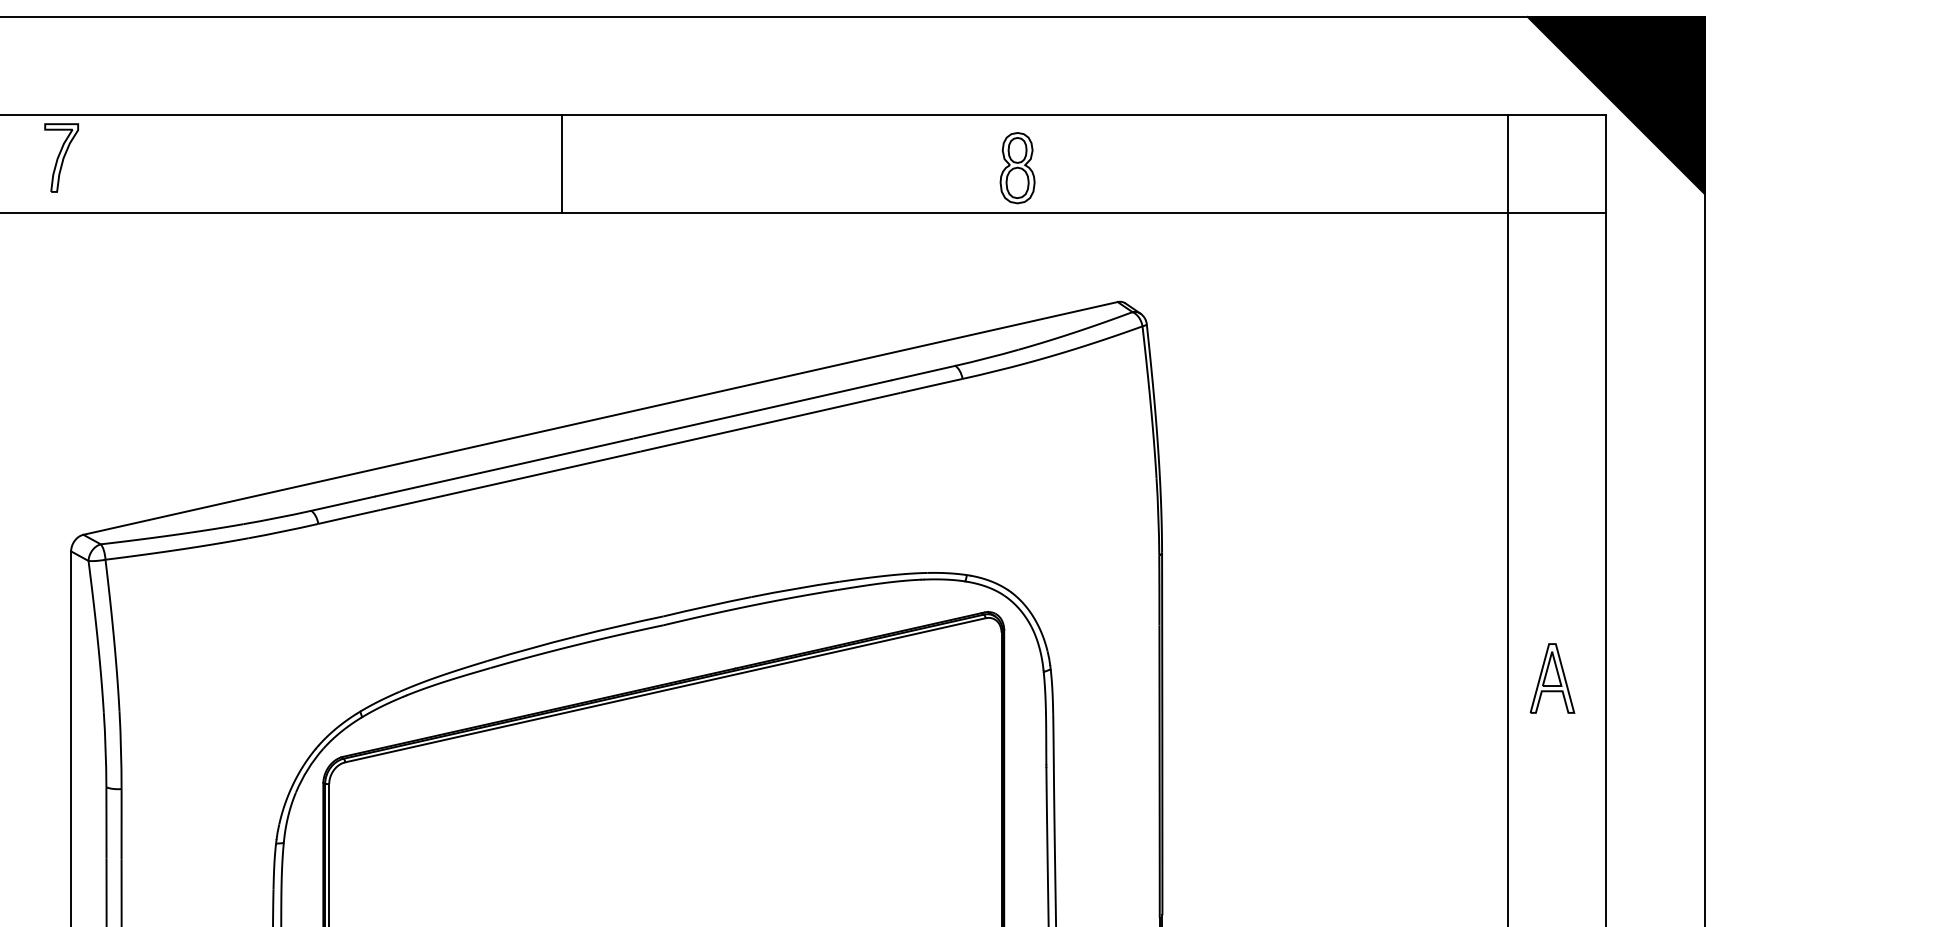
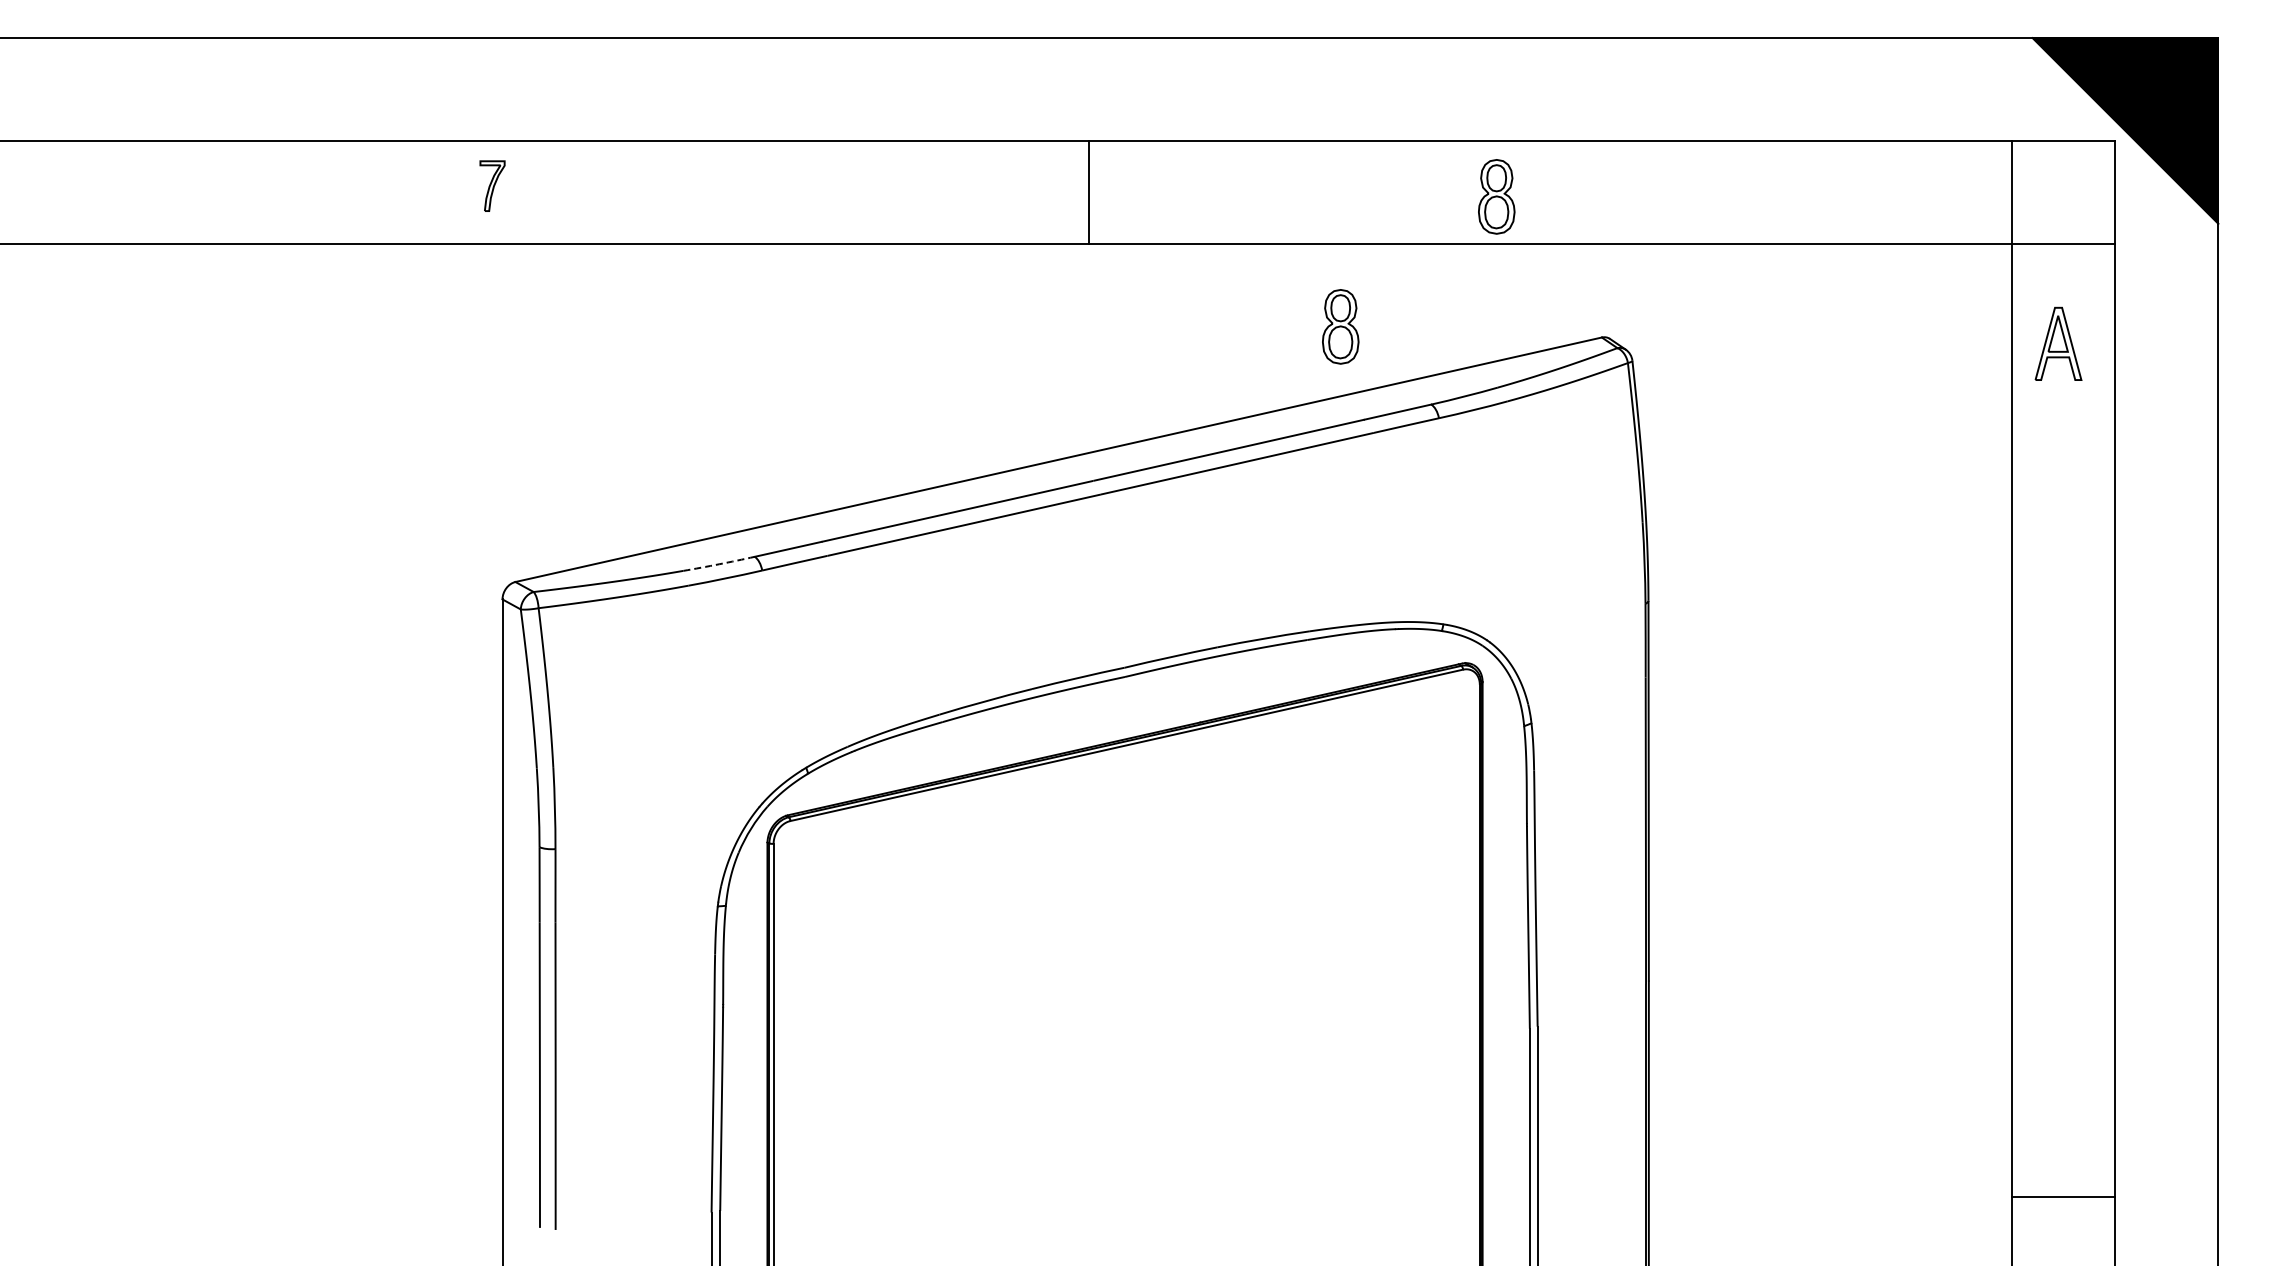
part: (61, 157) -> (492, 185), size x0.7
line: (562, 163) -> (1088, 192), moved
part: (868, 291) -> (1340, 326), added
arc: (277, 518) -> (719, 564), solid -> dashed
part: (1552, 678) -> (2058, 343), moved

